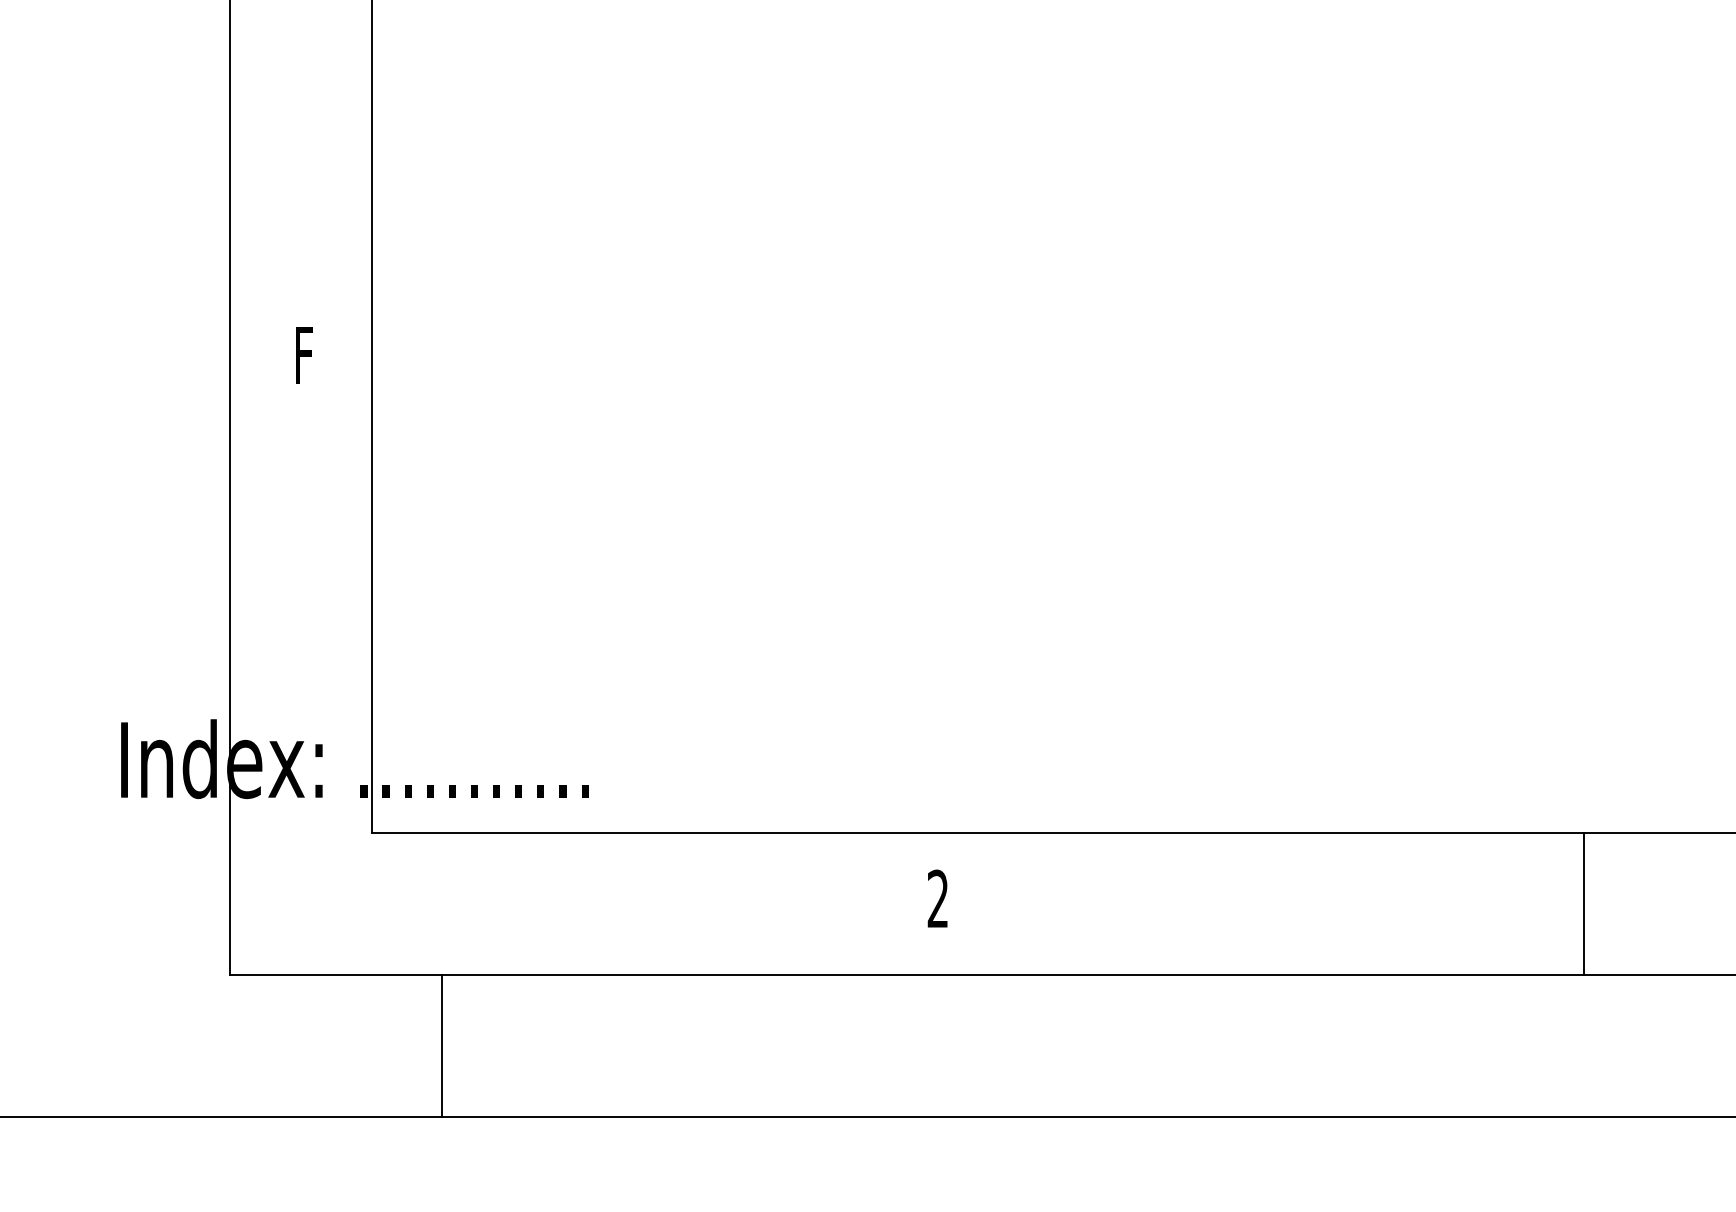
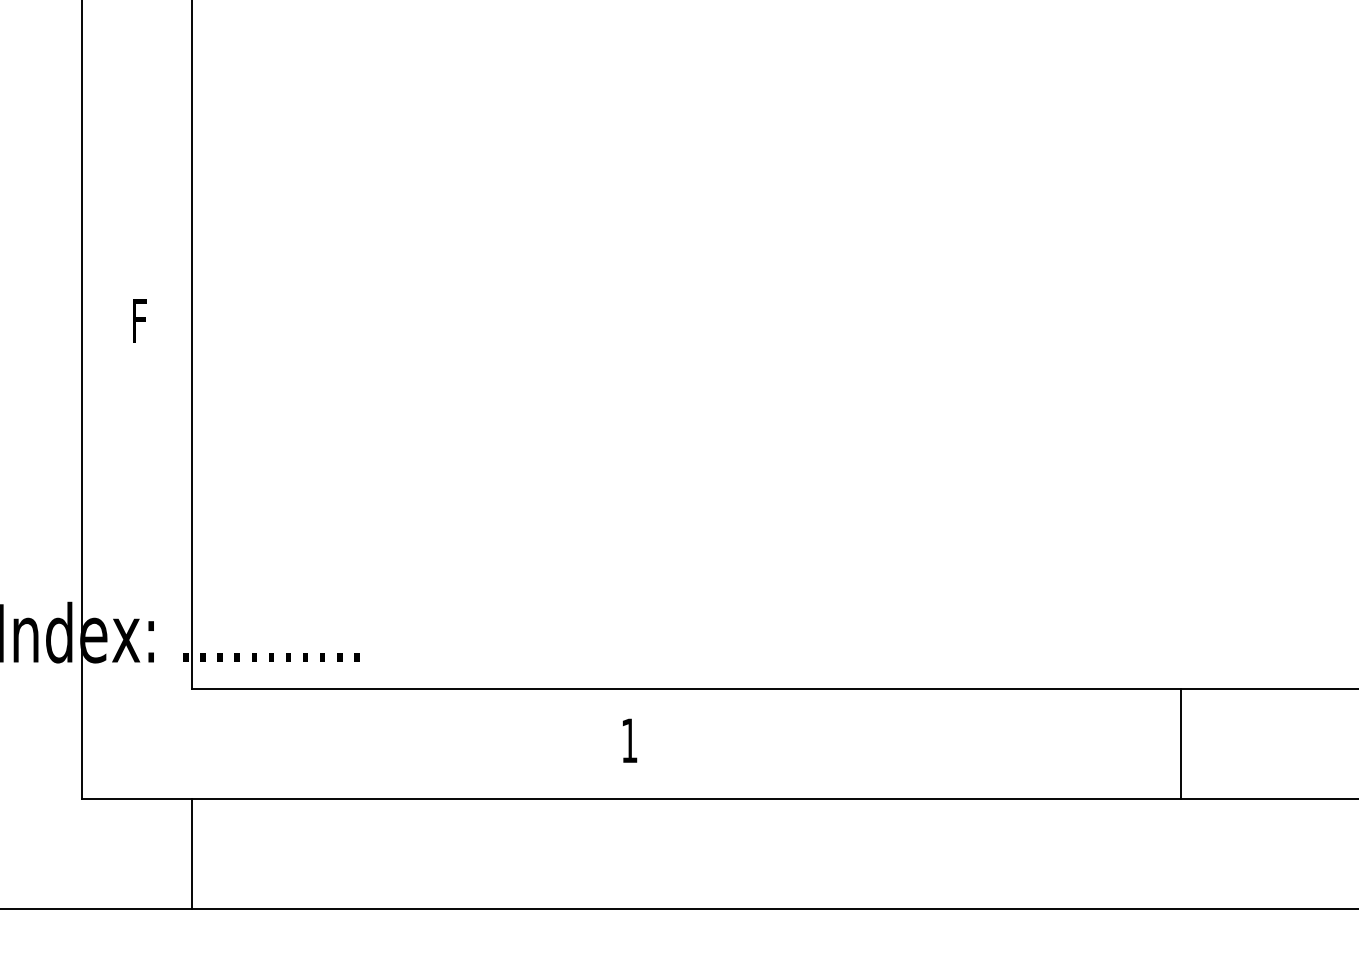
text: (937, 898) -> (629, 740), 2 -> 1
line: (1583, 903) -> (1181, 744), moved
line: (442, 1046) -> (192, 854), moved

